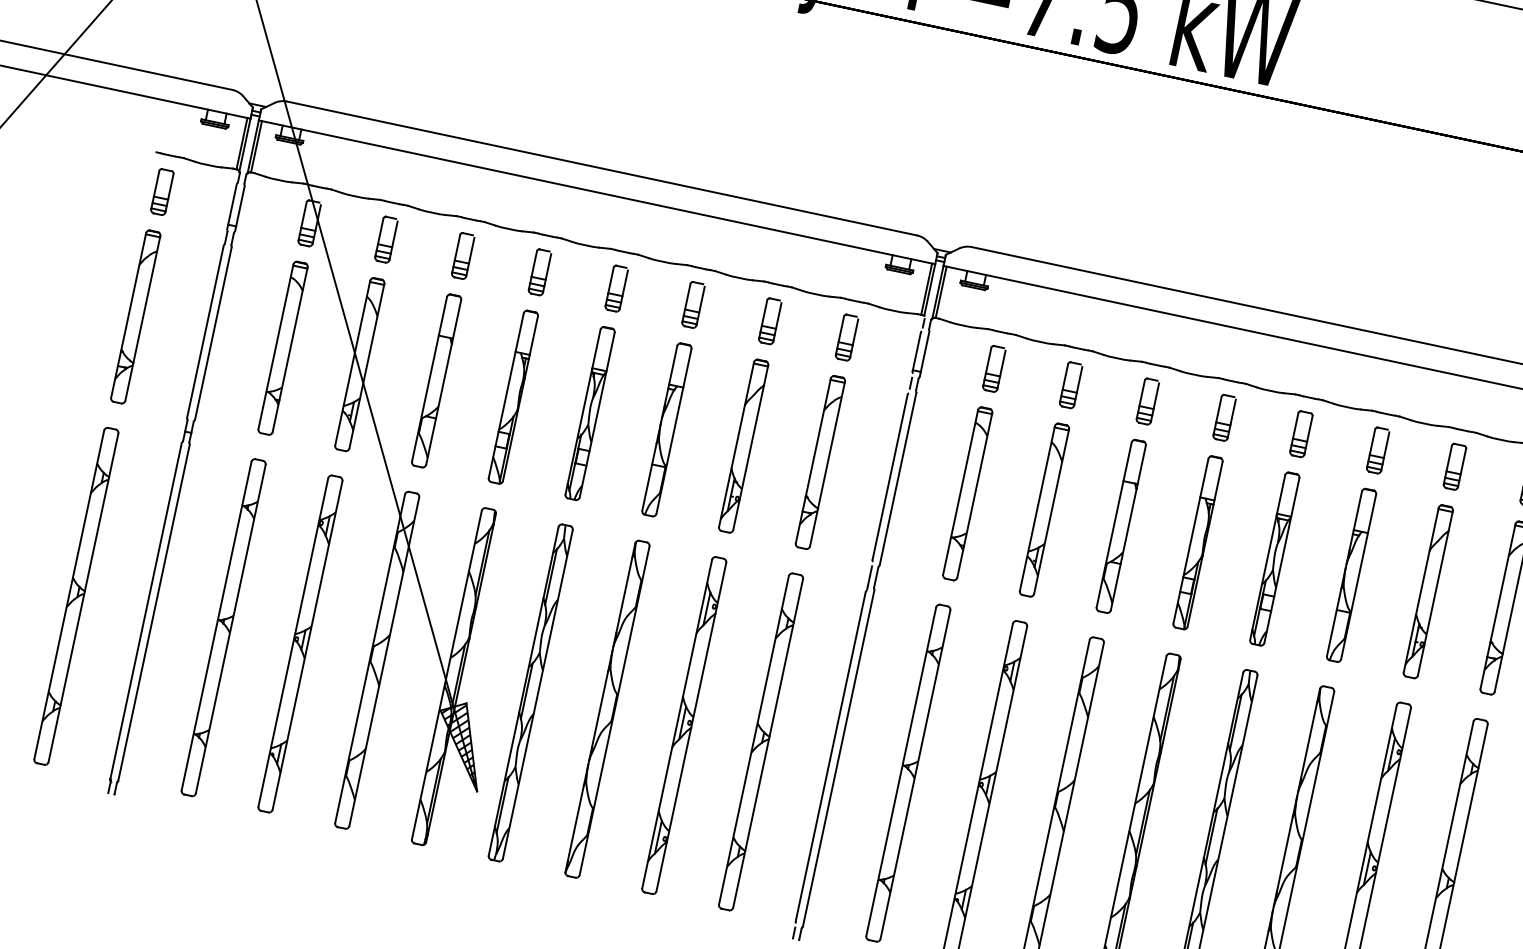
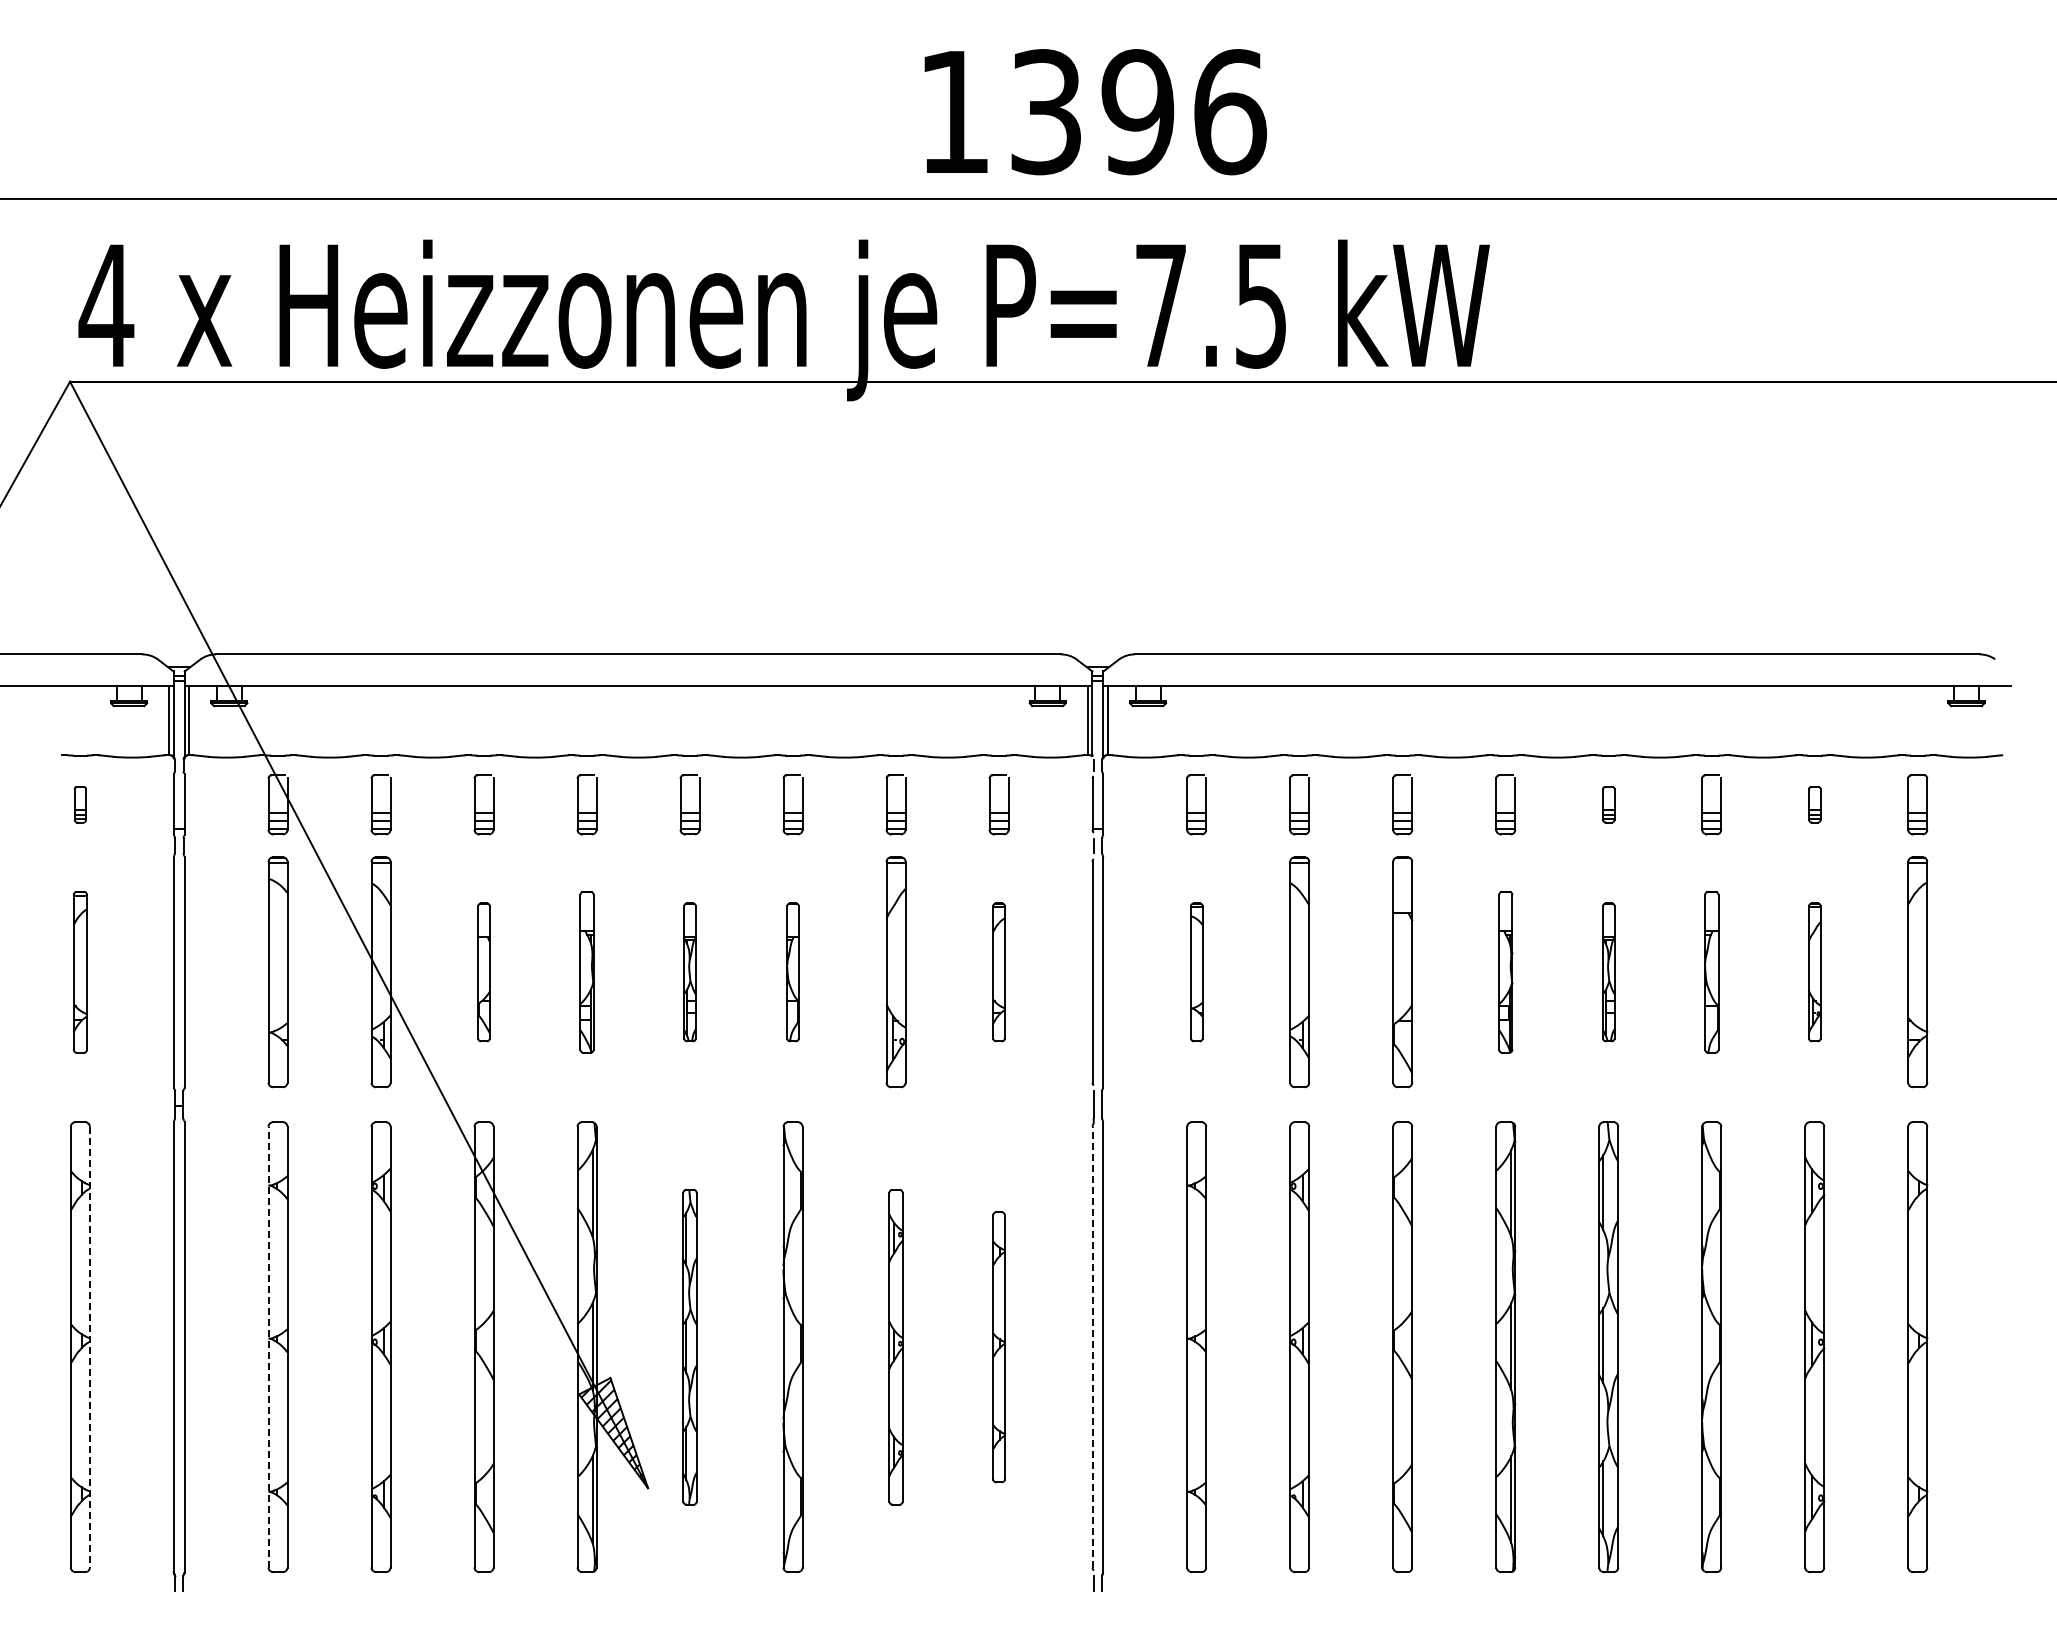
part: (162, 191) -> (80, 804), size x0.6
part: (135, 317) -> (80, 972), size x0.7
part: (436, 381) -> (483, 972), size x0.6
part: (512, 397) -> (586, 972), size x0.7
part: (589, 413) -> (689, 972), size x0.6
part: (666, 429) -> (792, 972), size x0.6
part: (1301, 434) -> (1608, 804), size x0.6
part: (819, 462) -> (998, 972), size x0.6
part: (1454, 466) -> (1814, 804), size x0.6
part: (967, 493) -> (1196, 972), size x0.6
part: (1197, 542) -> (1505, 972), size x0.7
part: (1274, 559) -> (1608, 972), size x0.6
part: (1351, 575) -> (1711, 972), size x0.7
part: (1428, 591) -> (1814, 972), size x0.6
line: (83, 598) -> (89, 1347), solid -> dashed
line: (216, 625) -> (268, 1346), solid -> dashed
part: (530, 693) -> (689, 1347), size x0.7
part: (683, 725) -> (895, 1347), size x0.7
part: (760, 742) -> (998, 1347), size x0.6
line: (830, 756) -> (1092, 1346), solid -> dashed

